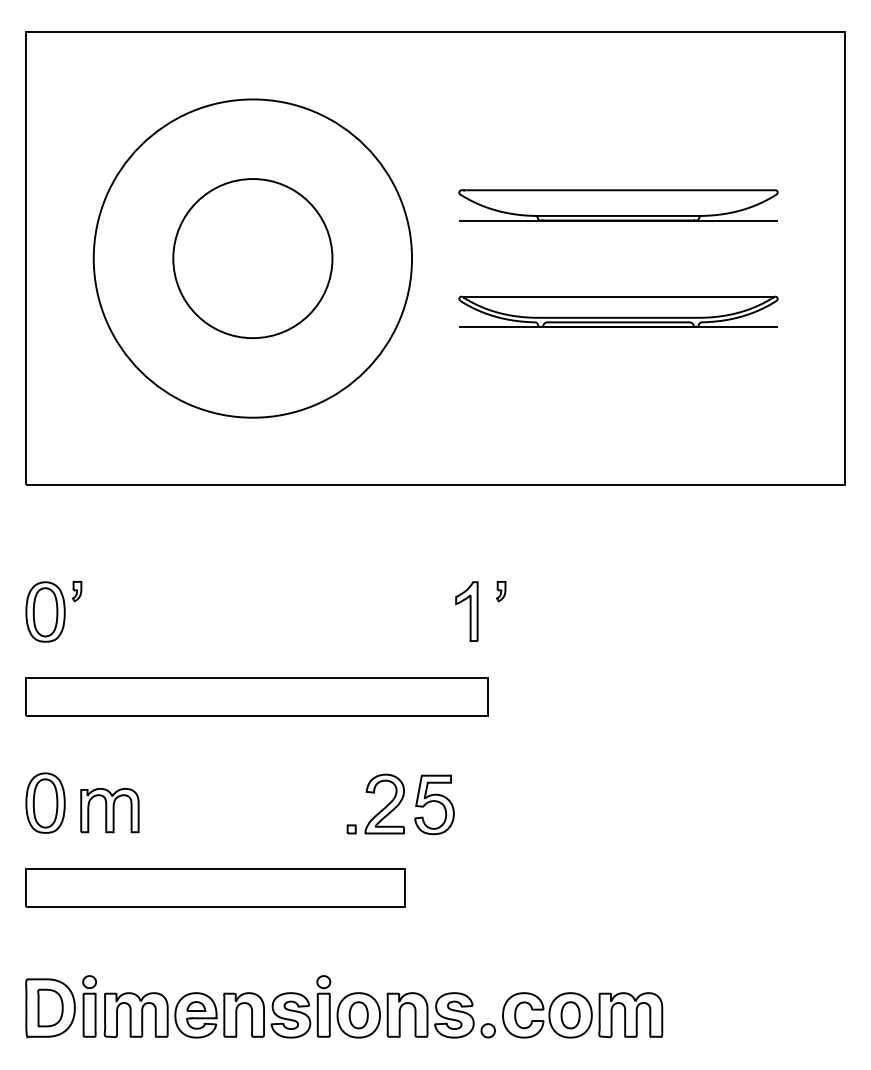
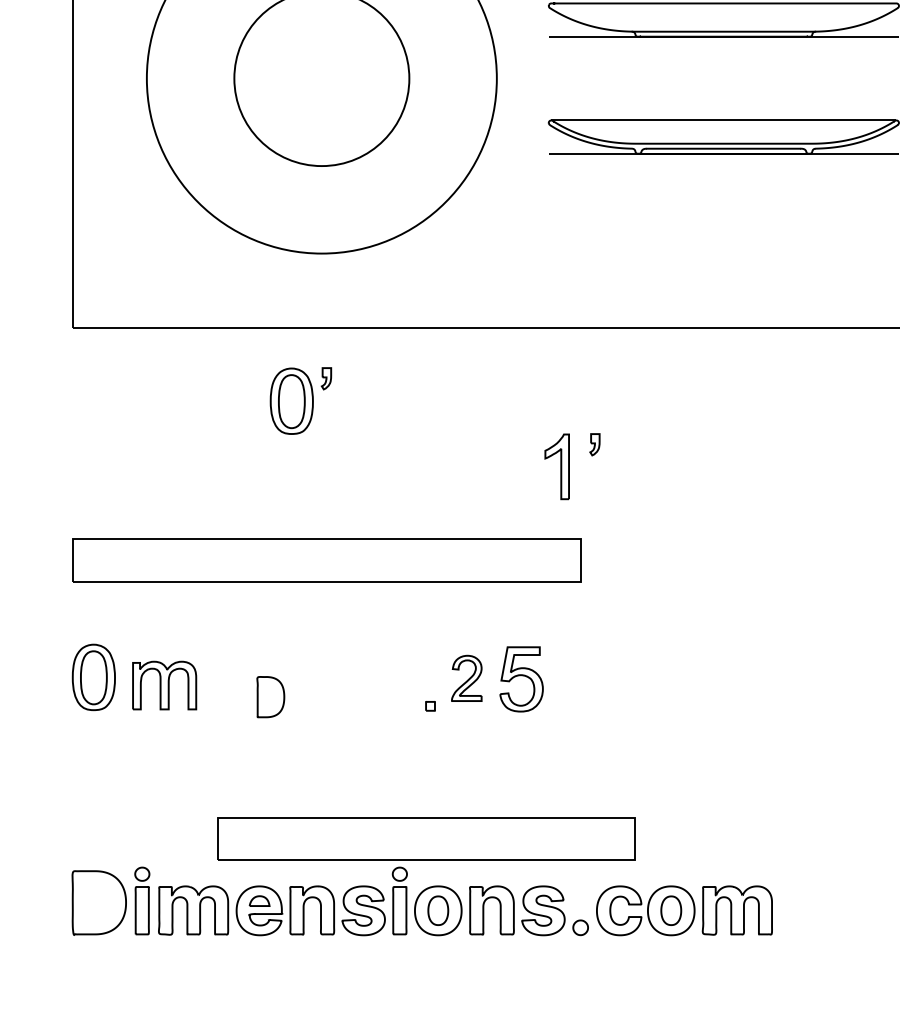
part: (53, 611) -> (300, 400), moved
part: (384, 803) -> (466, 677), size x0.7
part: (215, 887) -> (425, 838), moved
part: (50, 1007) -> (270, 696), moved

